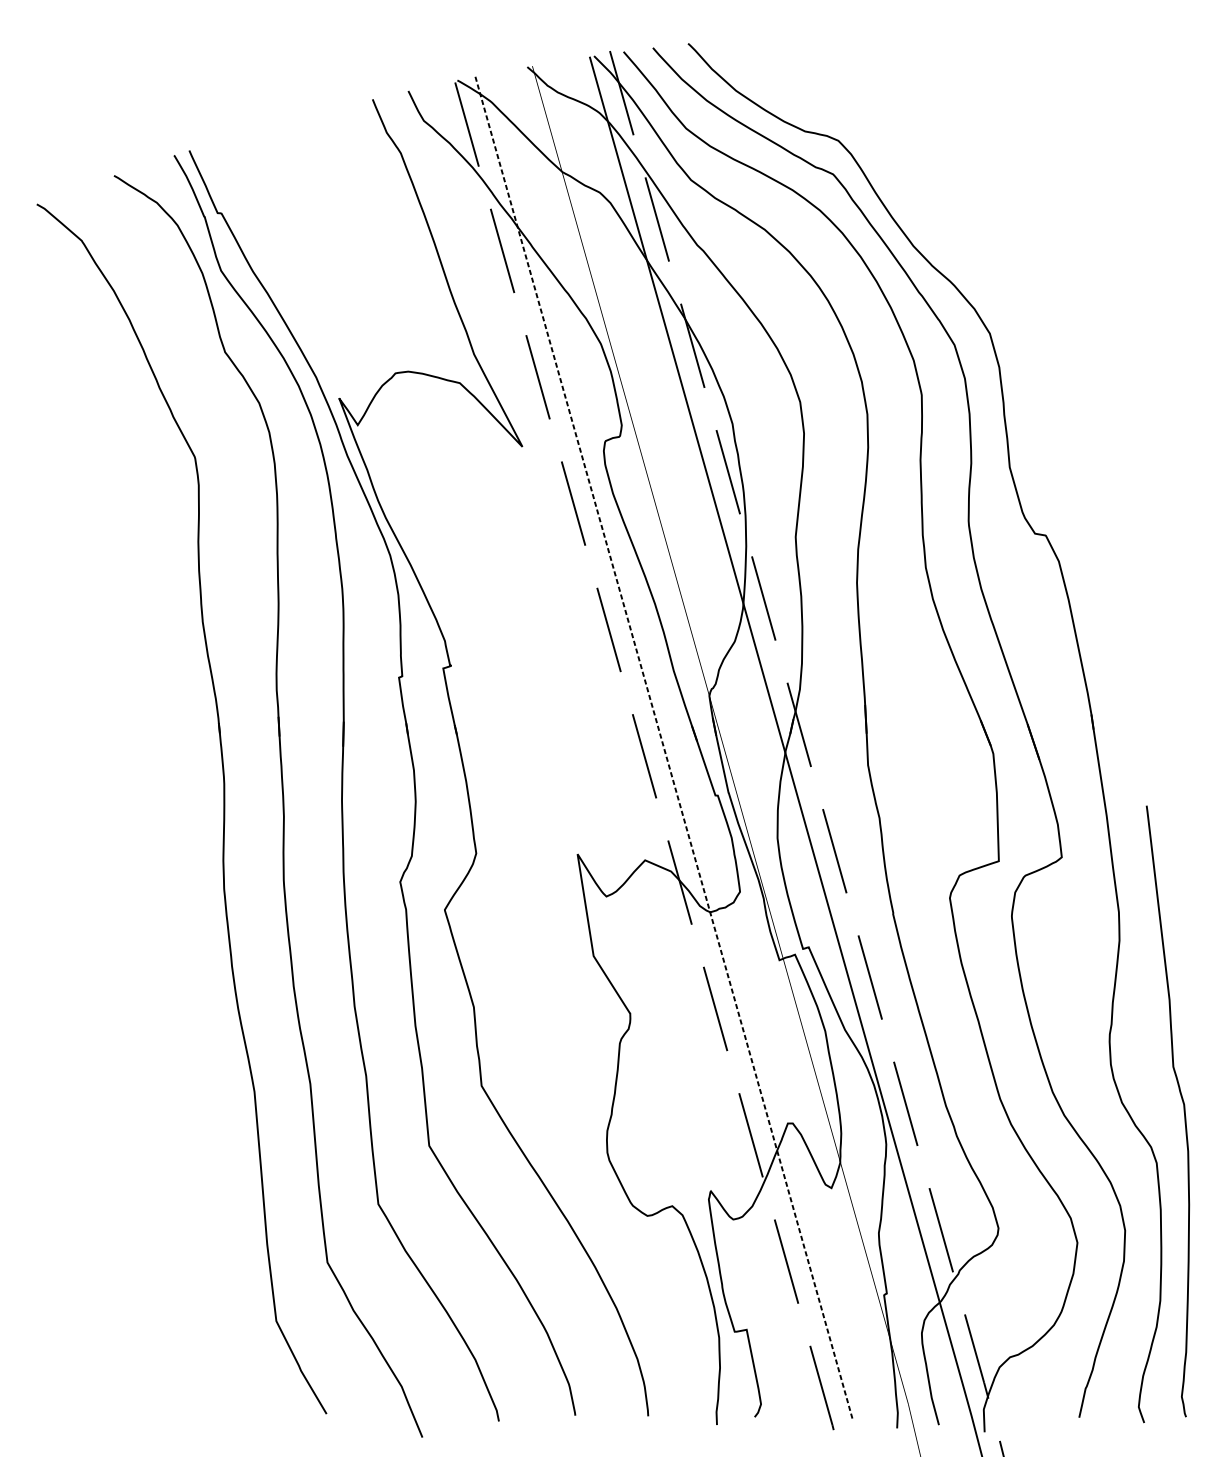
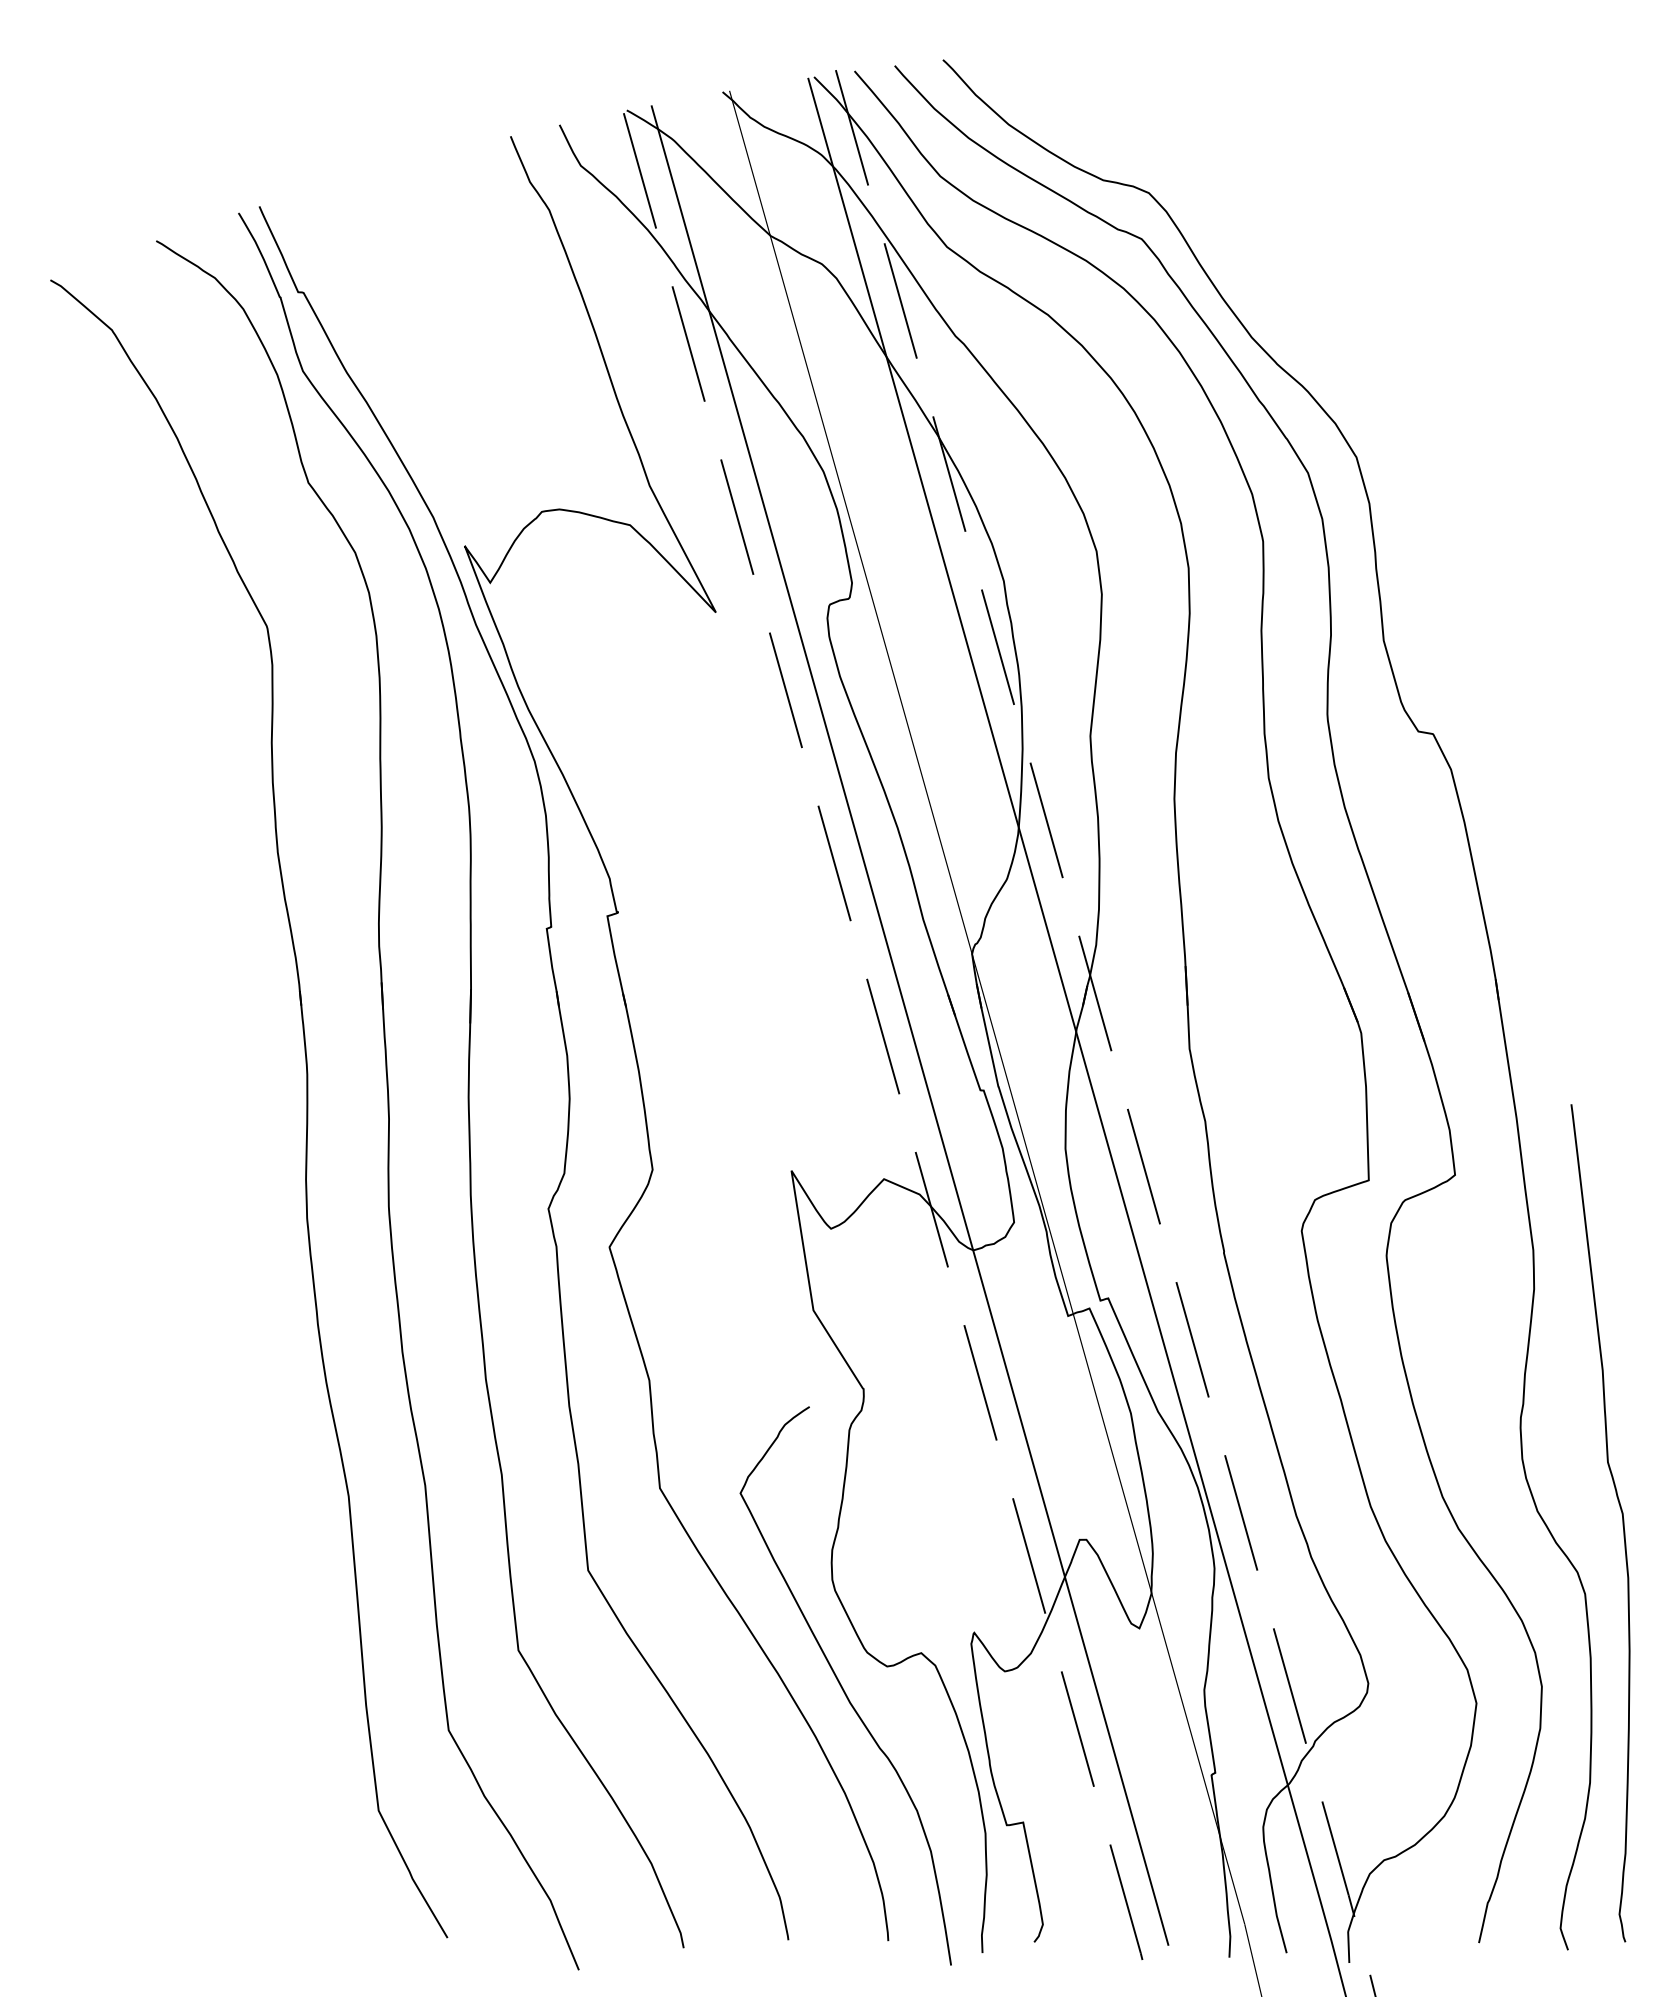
line: (664, 748) -> (910, 1025), dashed -> solid
curve: (614, 1230) -> (842, 1686), added

